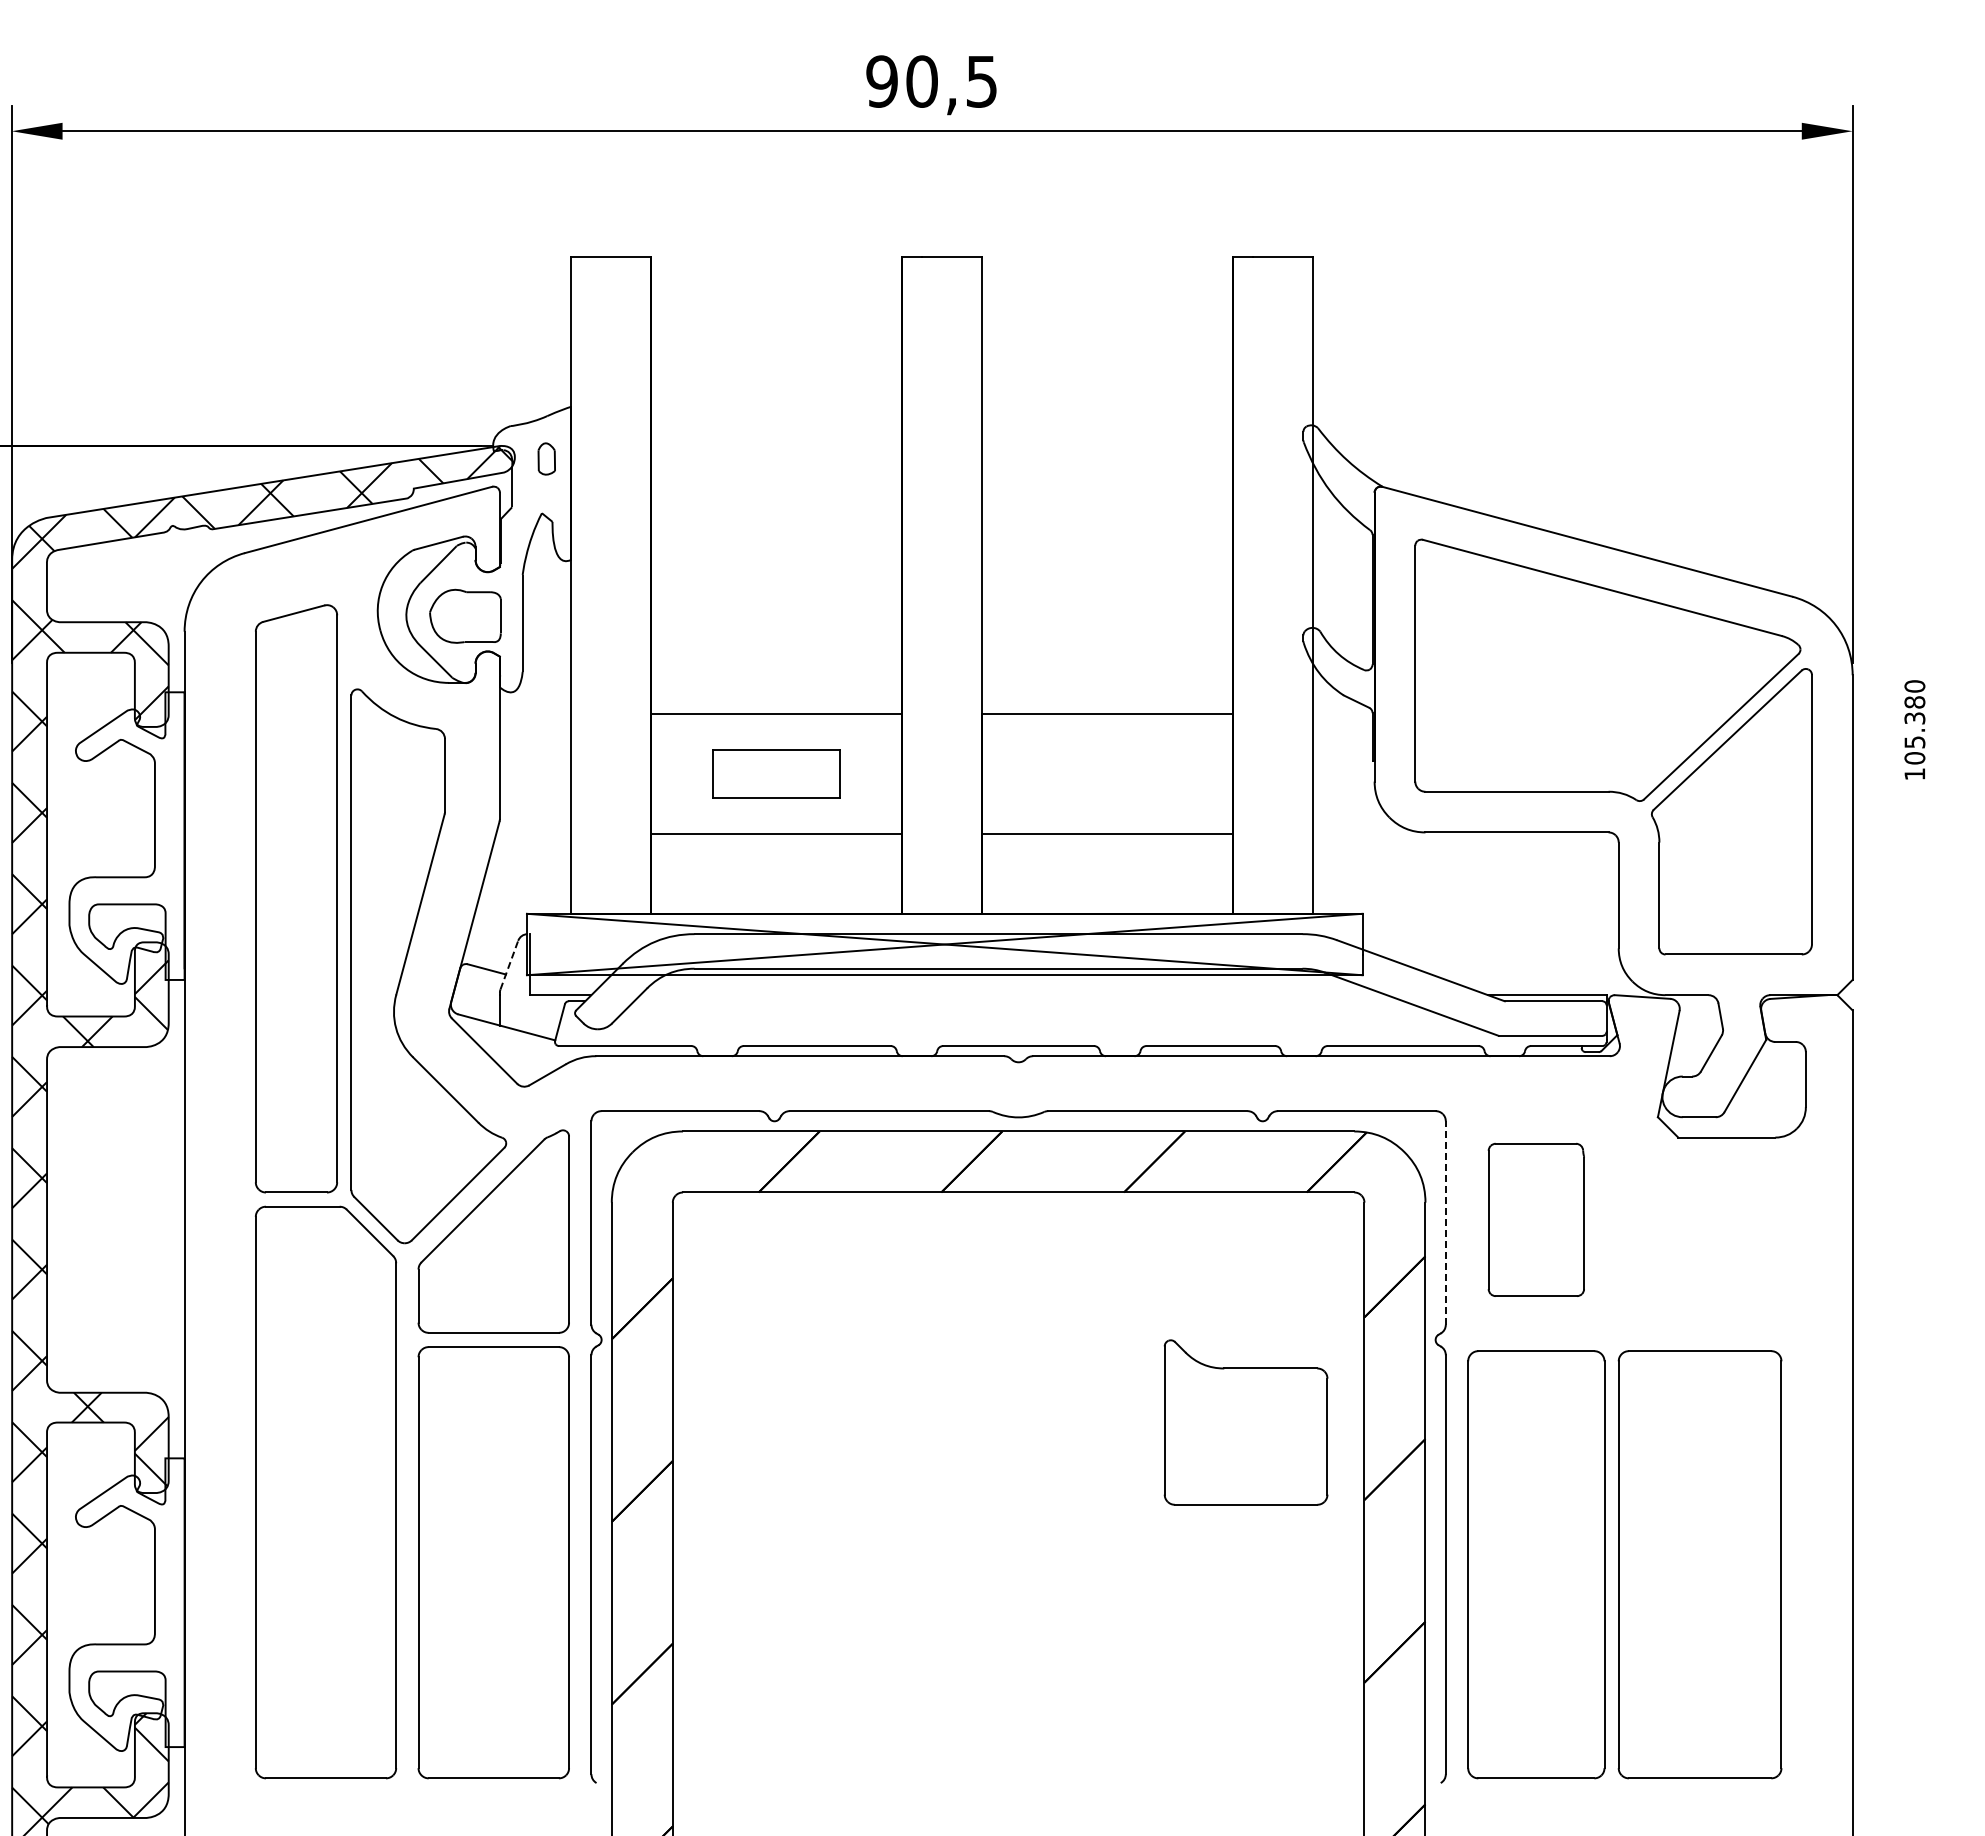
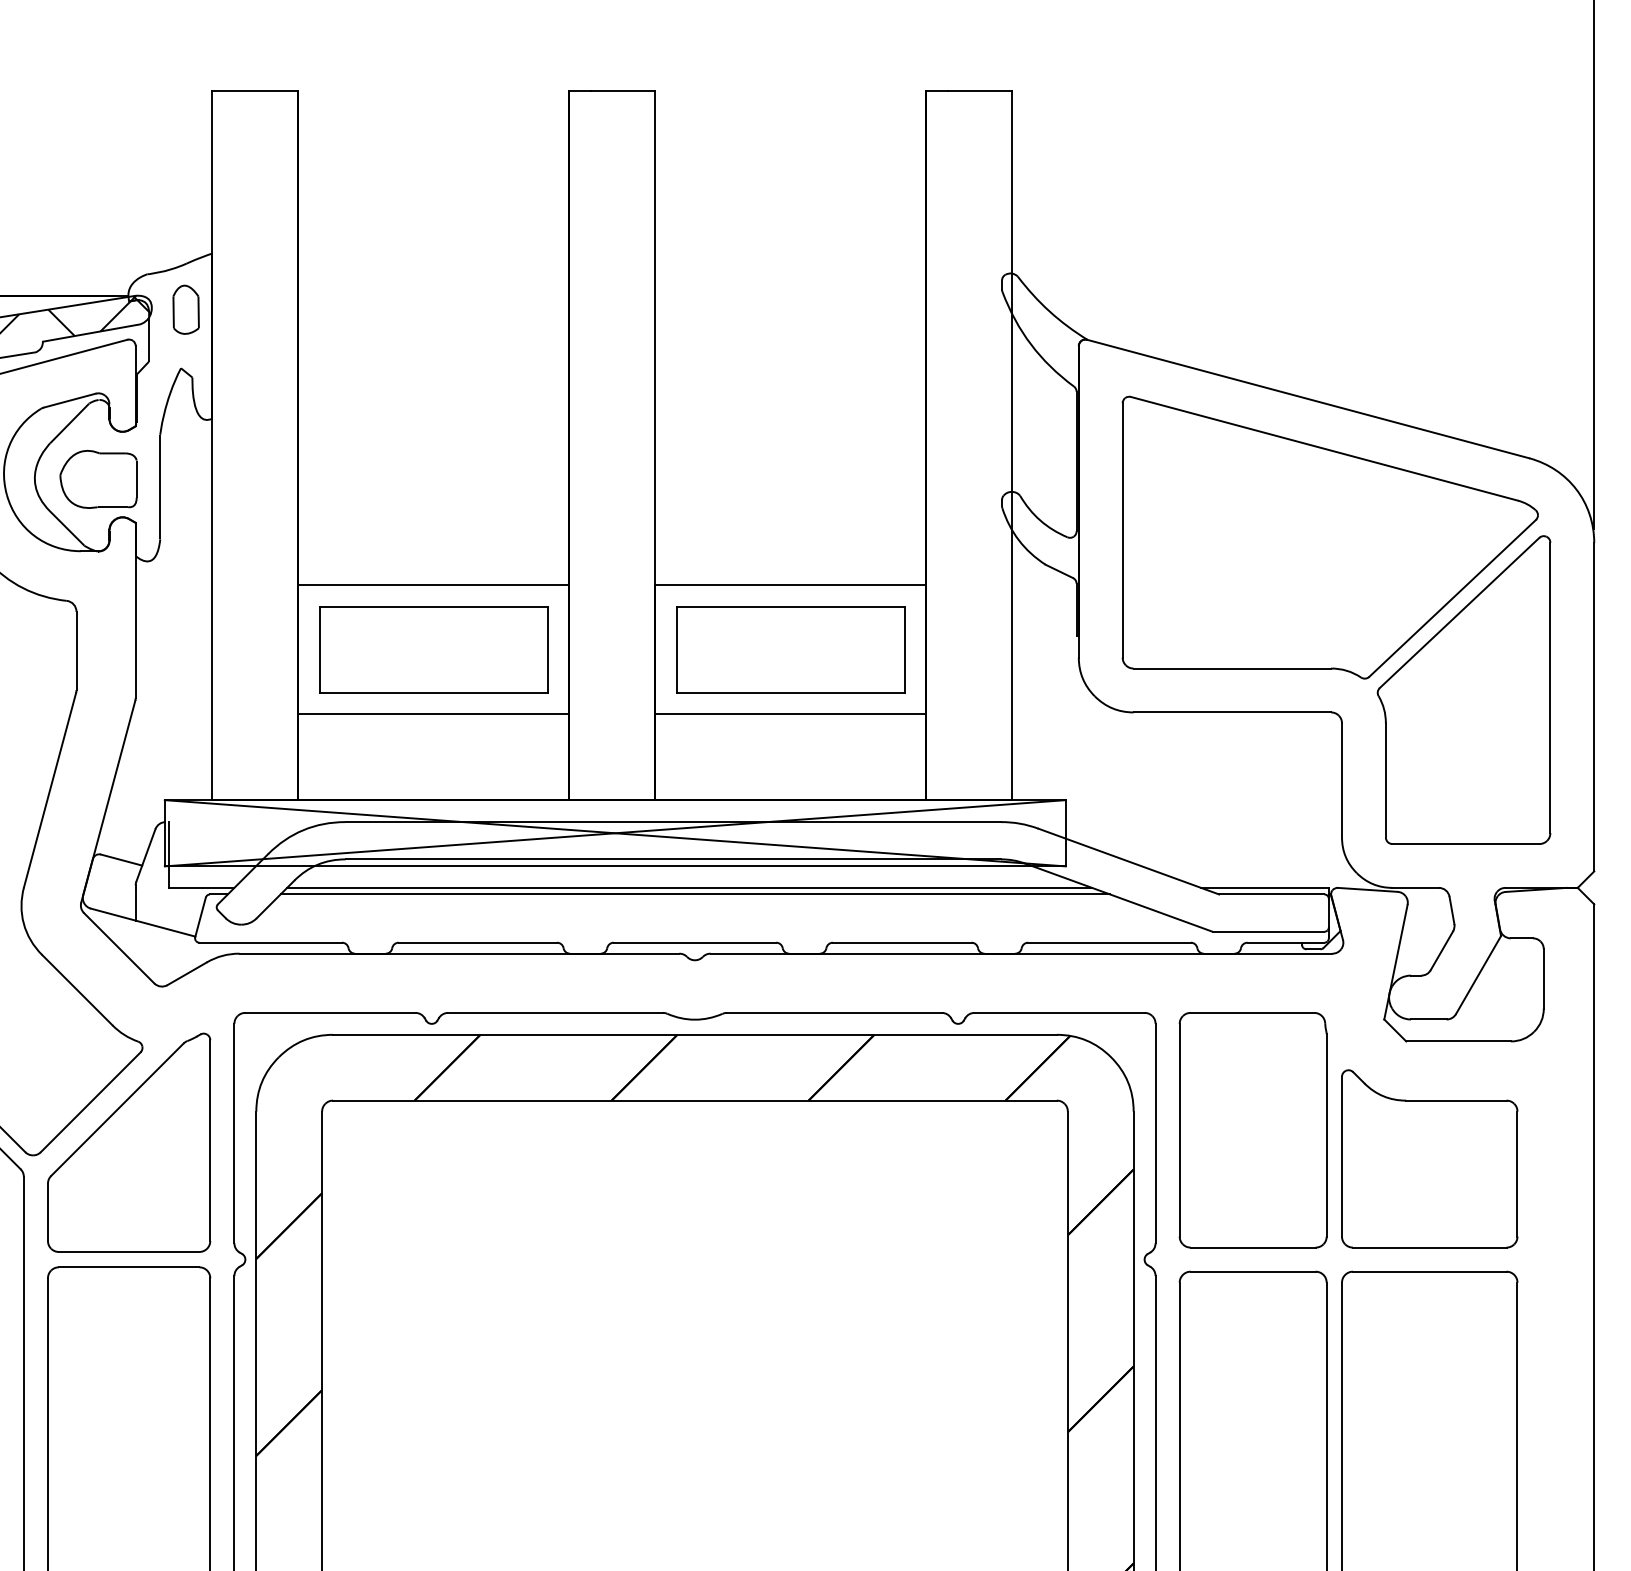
part: (546, 458) -> (185, 309), size x1.43
part: (776, 773) -> (433, 648), size x1.67
part: (1107, 773) -> (790, 648), added
line: (509, 965) -> (146, 855), dashed -> solid
line: (1013, 995) -> (689, 888), added
line: (1018, 1001) -> (694, 894), added
part: (1536, 1219) -> (1253, 1129), size x1.43
line: (1445, 1222) -> (1155, 1132), dashed -> solid
part: (1245, 1422) -> (1429, 1158), moved

